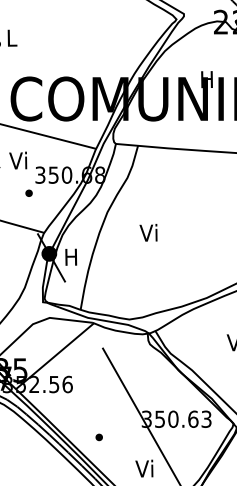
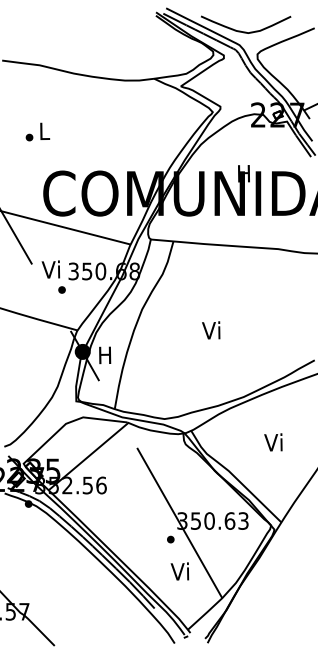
text: (17, 160) -> (50, 269), moved
text: (148, 232) -> (211, 330), moved
part: (98, 437) -> (170, 539), moved

